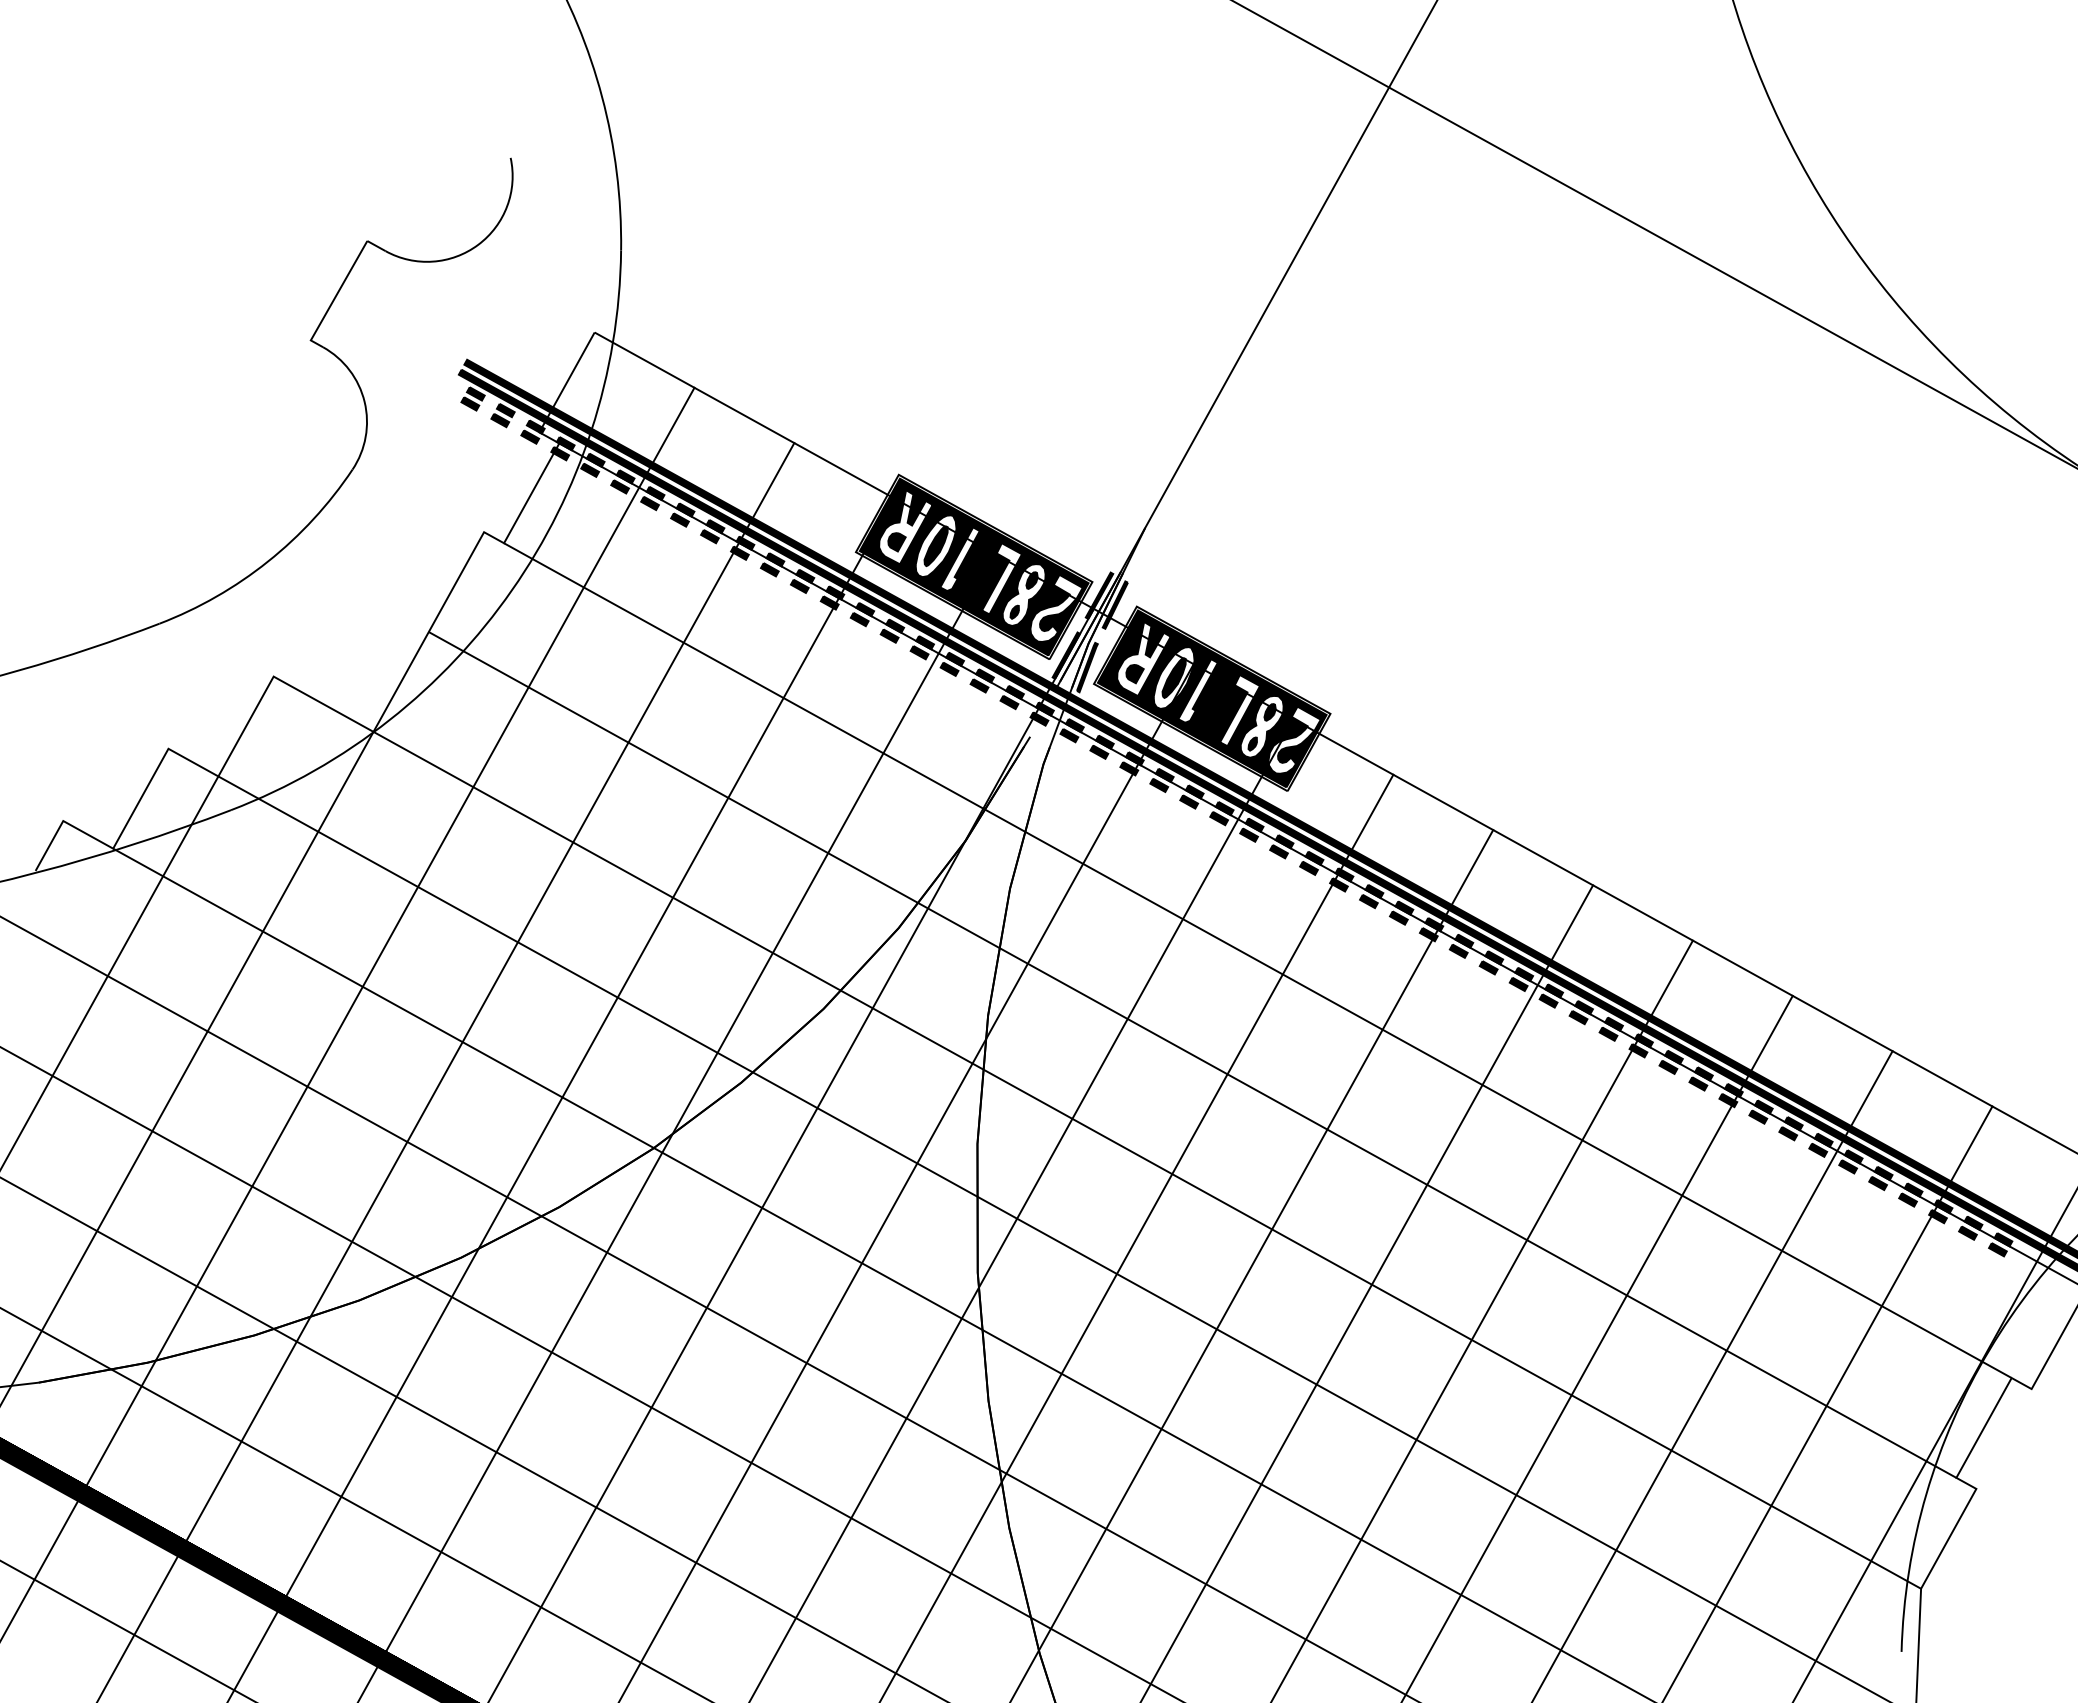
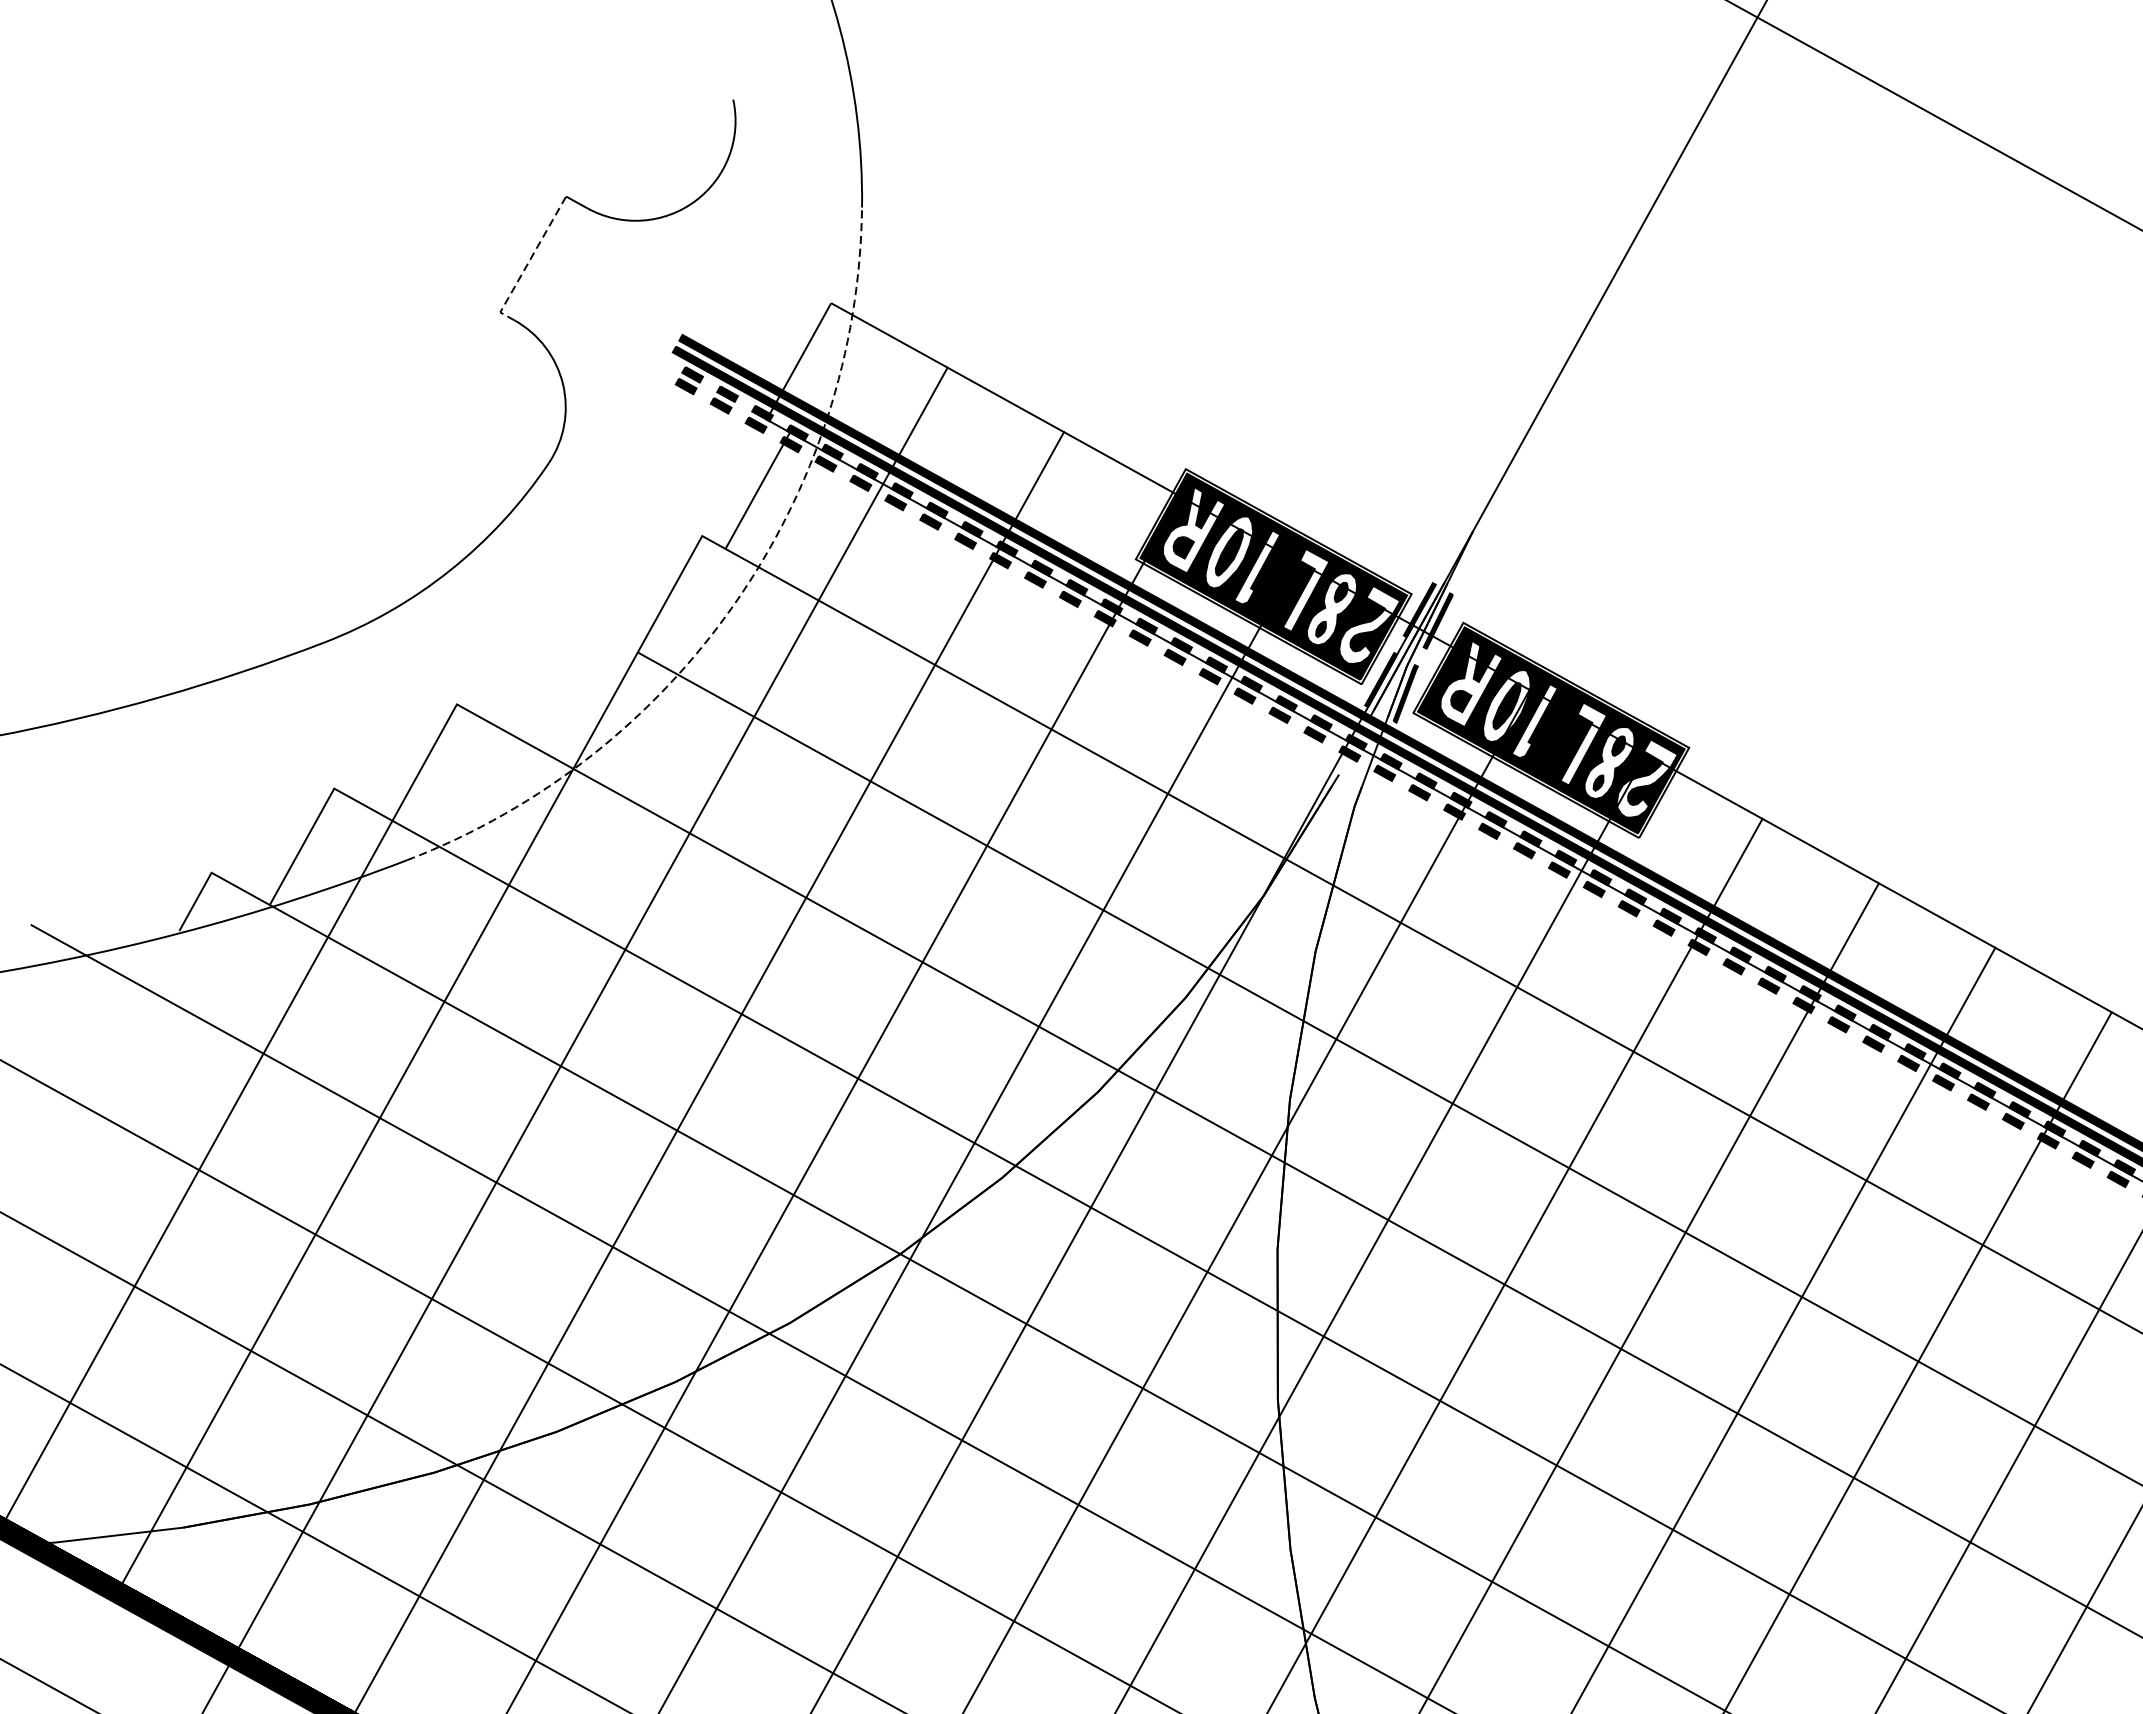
line: (335, 297) -> (529, 262), solid -> dashed
arc: (512, 590) -> (735, 604), solid -> dashed

